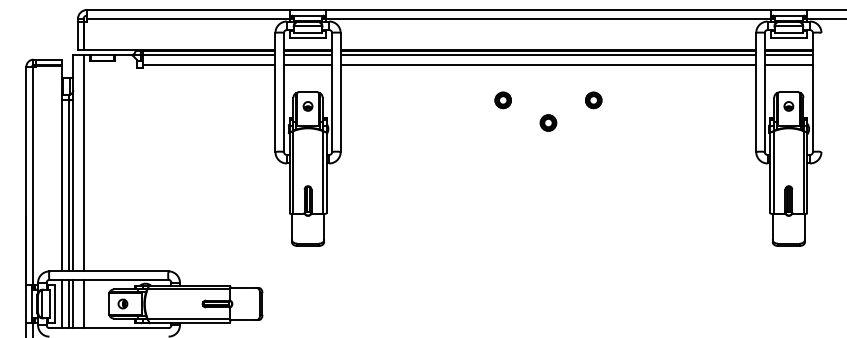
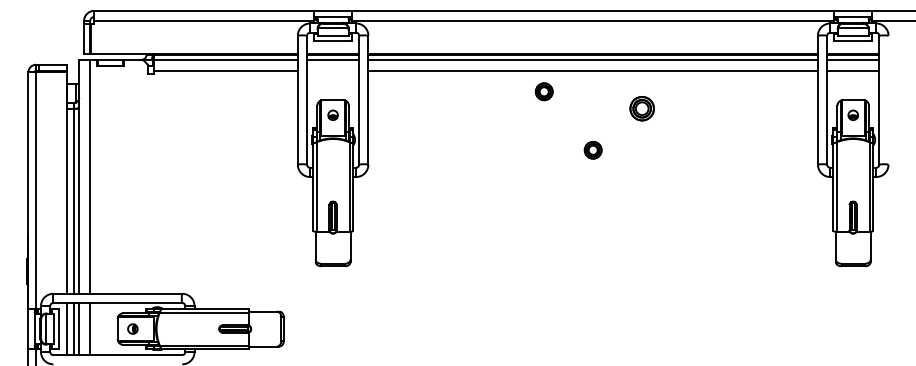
line: (308, 65) -> (333, 70), removed
part: (502, 100) -> (543, 91), moved
part: (593, 100) -> (641, 108), size x1.4
part: (547, 122) -> (592, 149), moved

